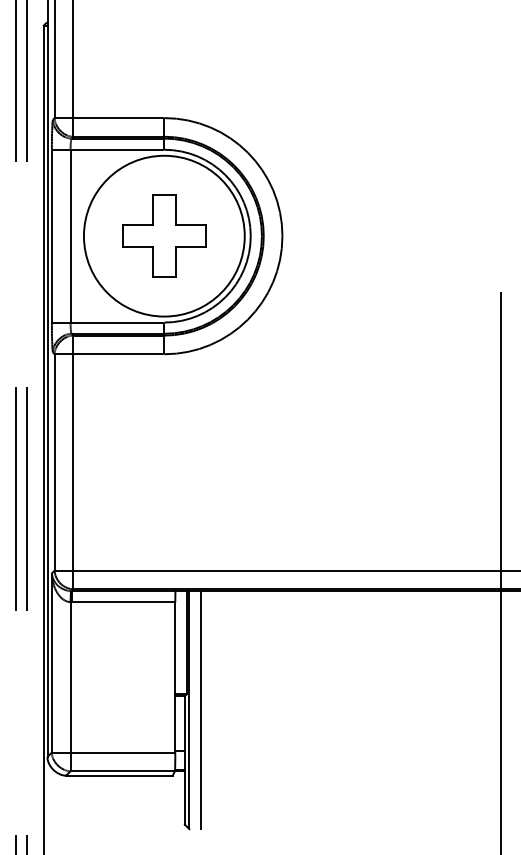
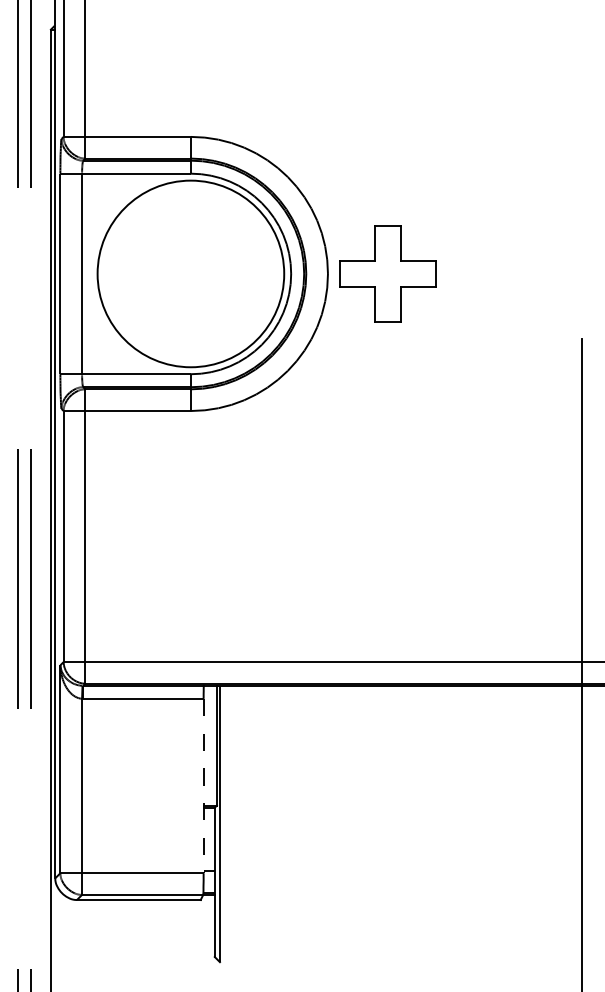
part: (164, 235) -> (388, 273), moved
line: (175, 677) -> (203, 786), solid -> dashed
line: (200, 709) -> (232, 823), removed

